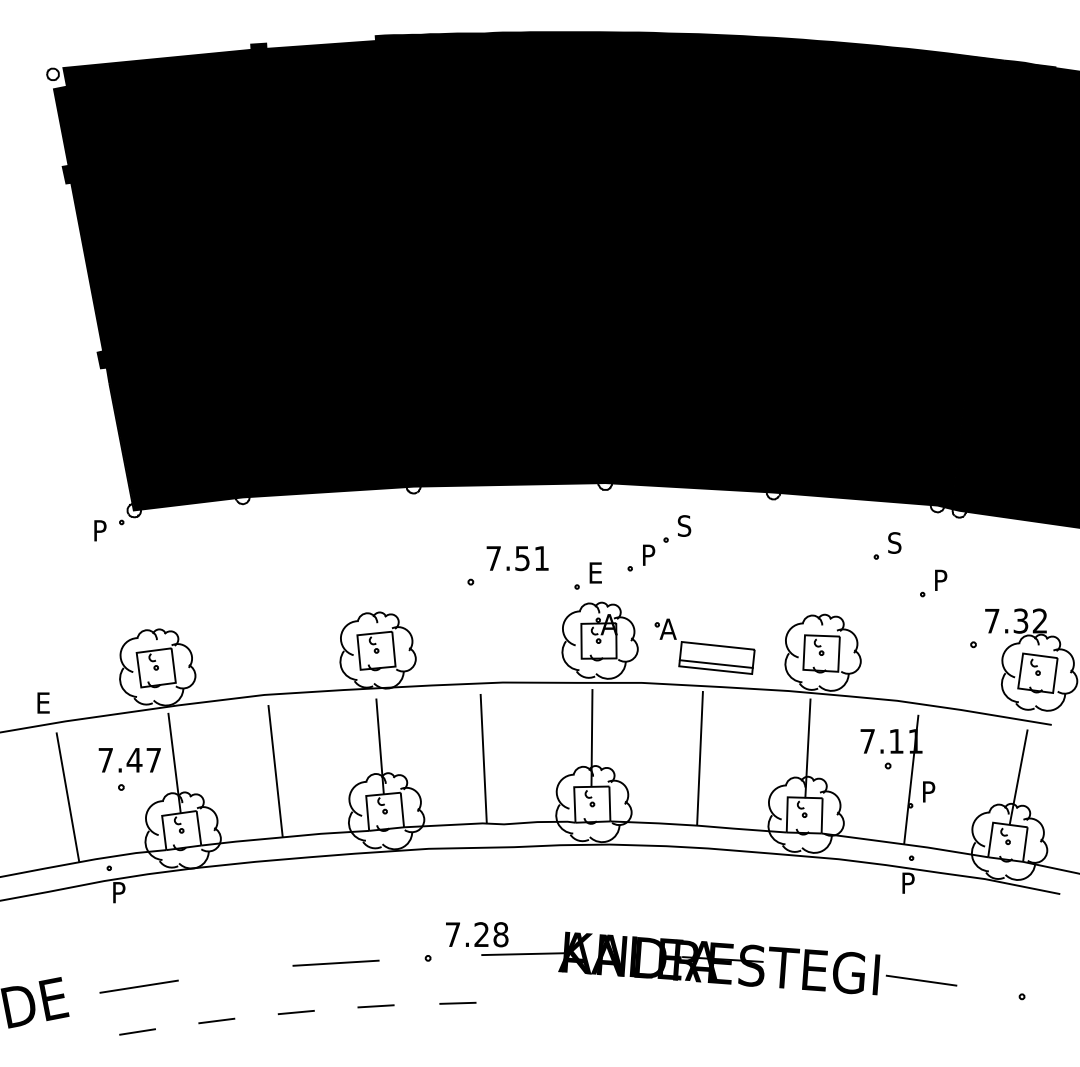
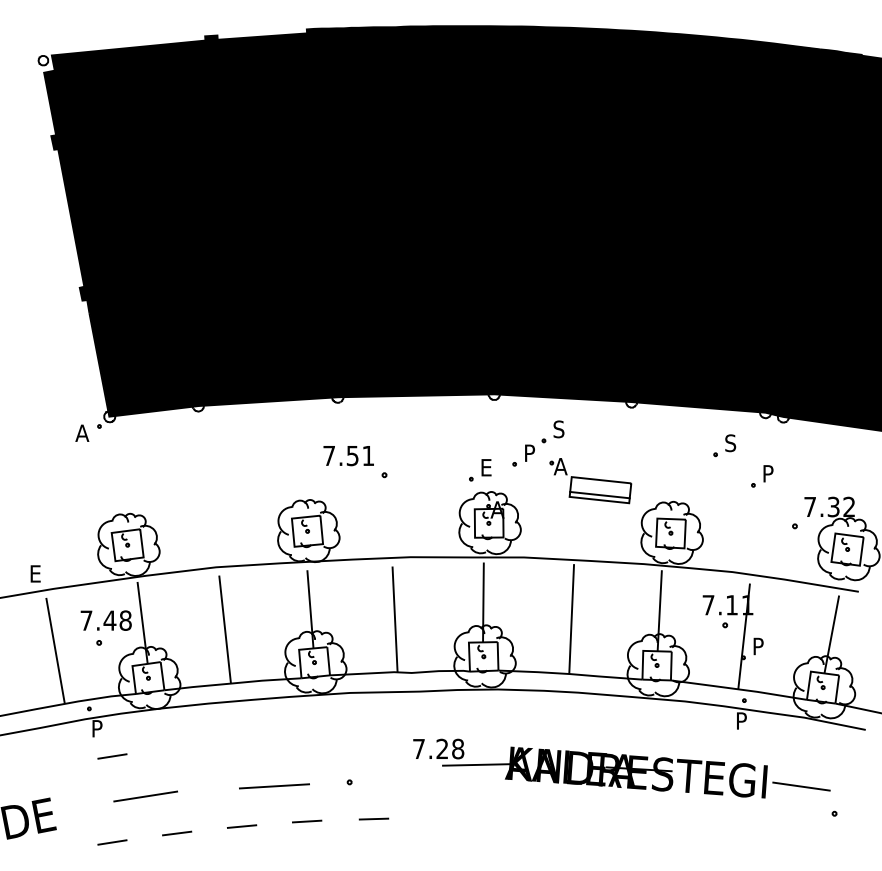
text: (100, 529) -> (82, 432), P -> A
text: (517, 559) -> (348, 456), moved
part: (704, 647) -> (590, 481), moved
text: (153, 760) -> (125, 620), 7.47 -> 7.48
line: (137, 926) -> (112, 756), added
part: (701, 958) -> (621, 768), moved
line: (138, 986) -> (145, 796), moved

